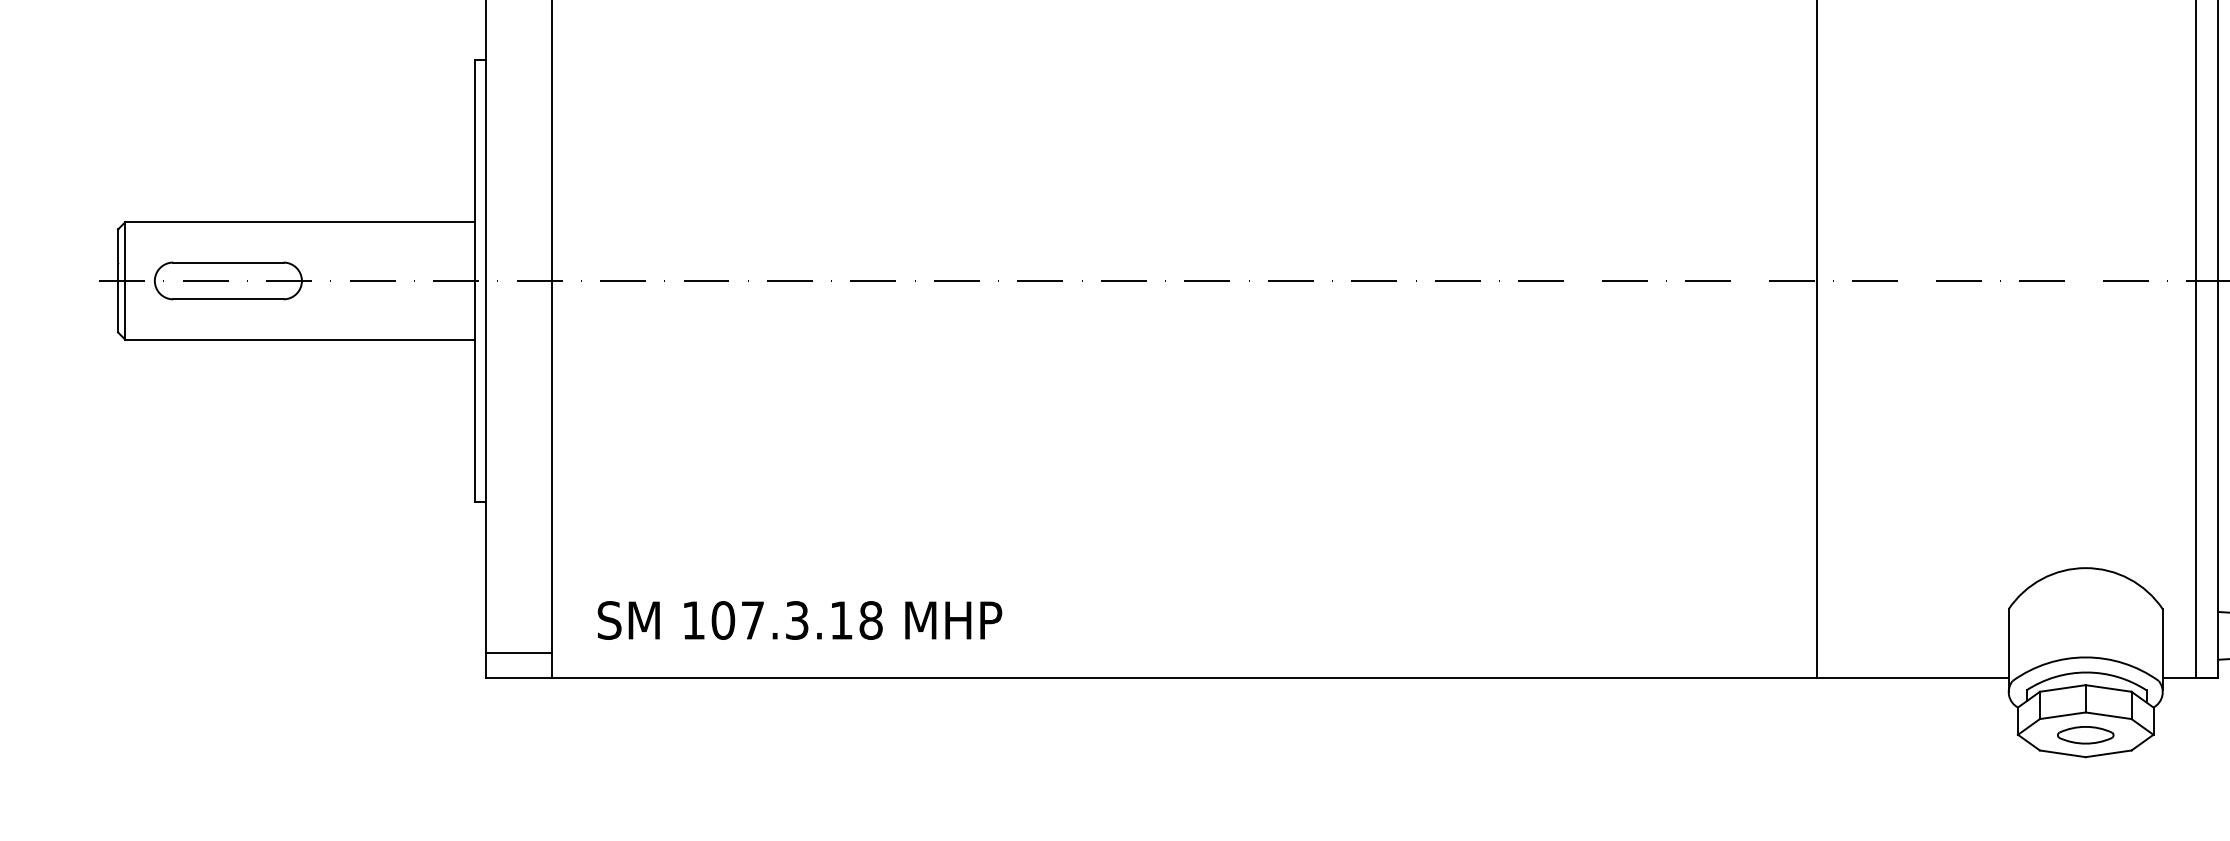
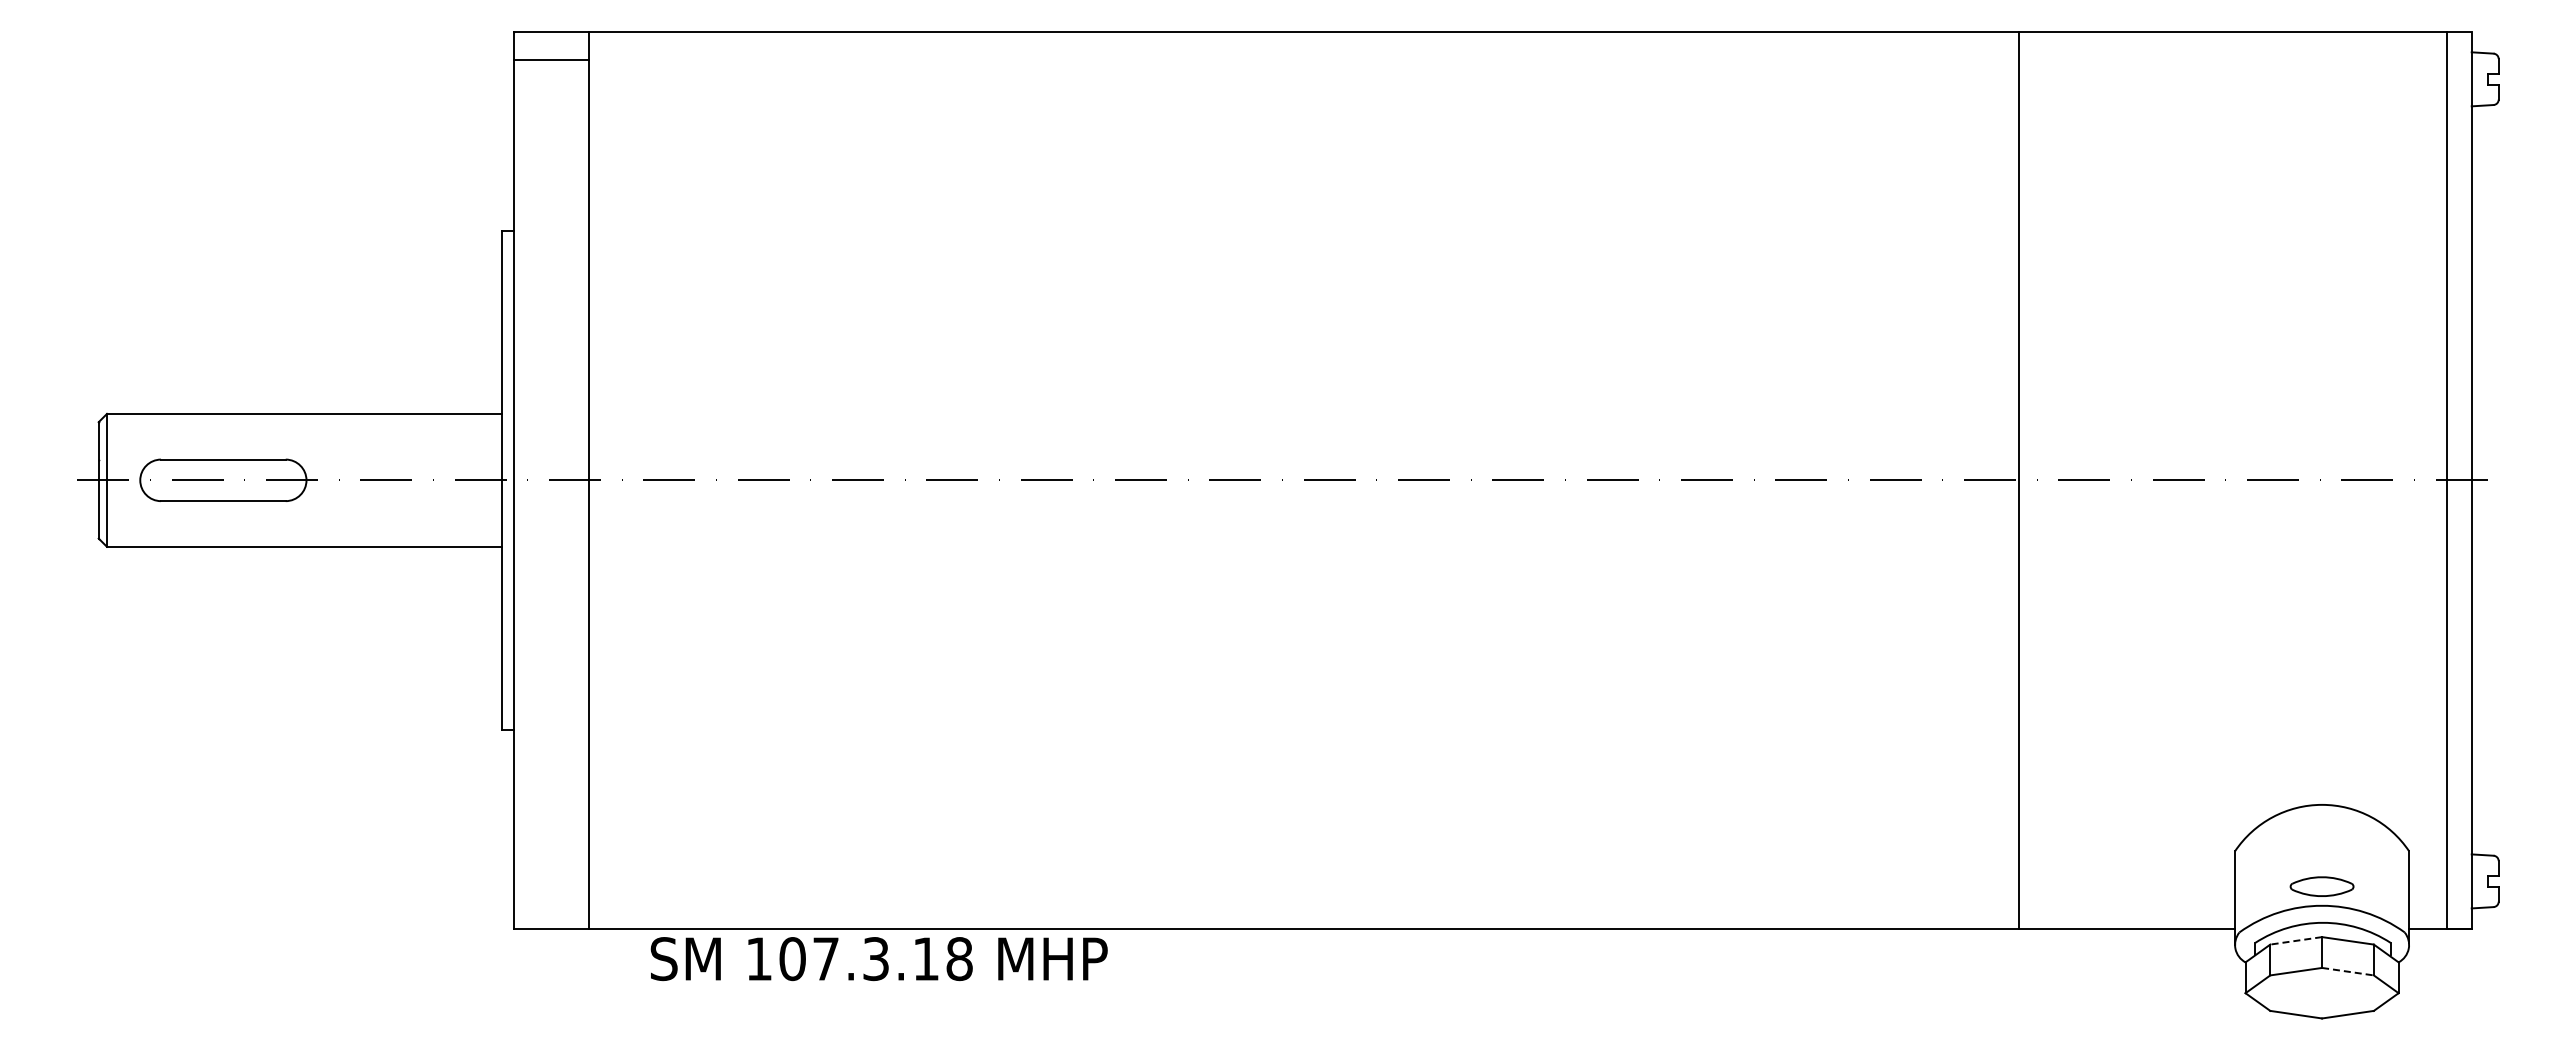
text: (799, 620) -> (878, 959), moved
line: (518, 652) -> (551, 900), removed
line: (2062, 688) -> (2295, 940), solid -> dashed
line: (2109, 715) -> (2348, 971), solid -> dashed
part: (2085, 735) -> (2321, 886), moved

